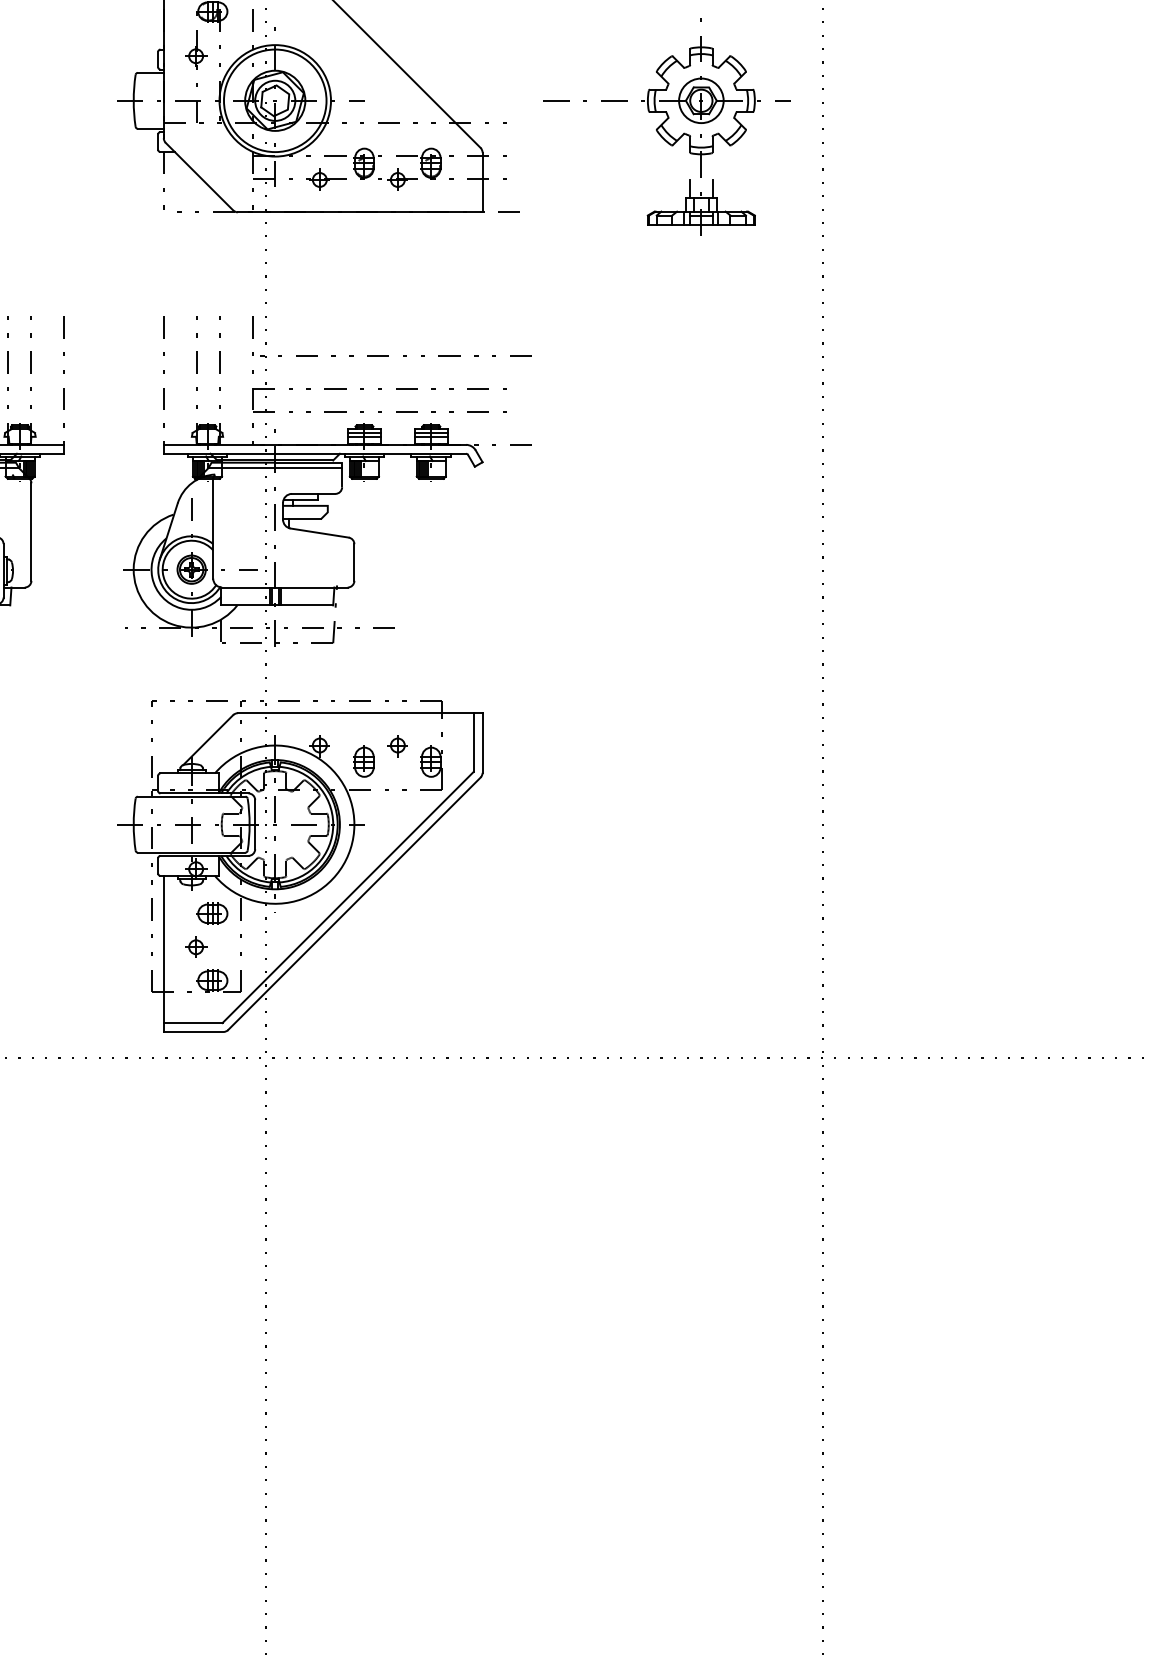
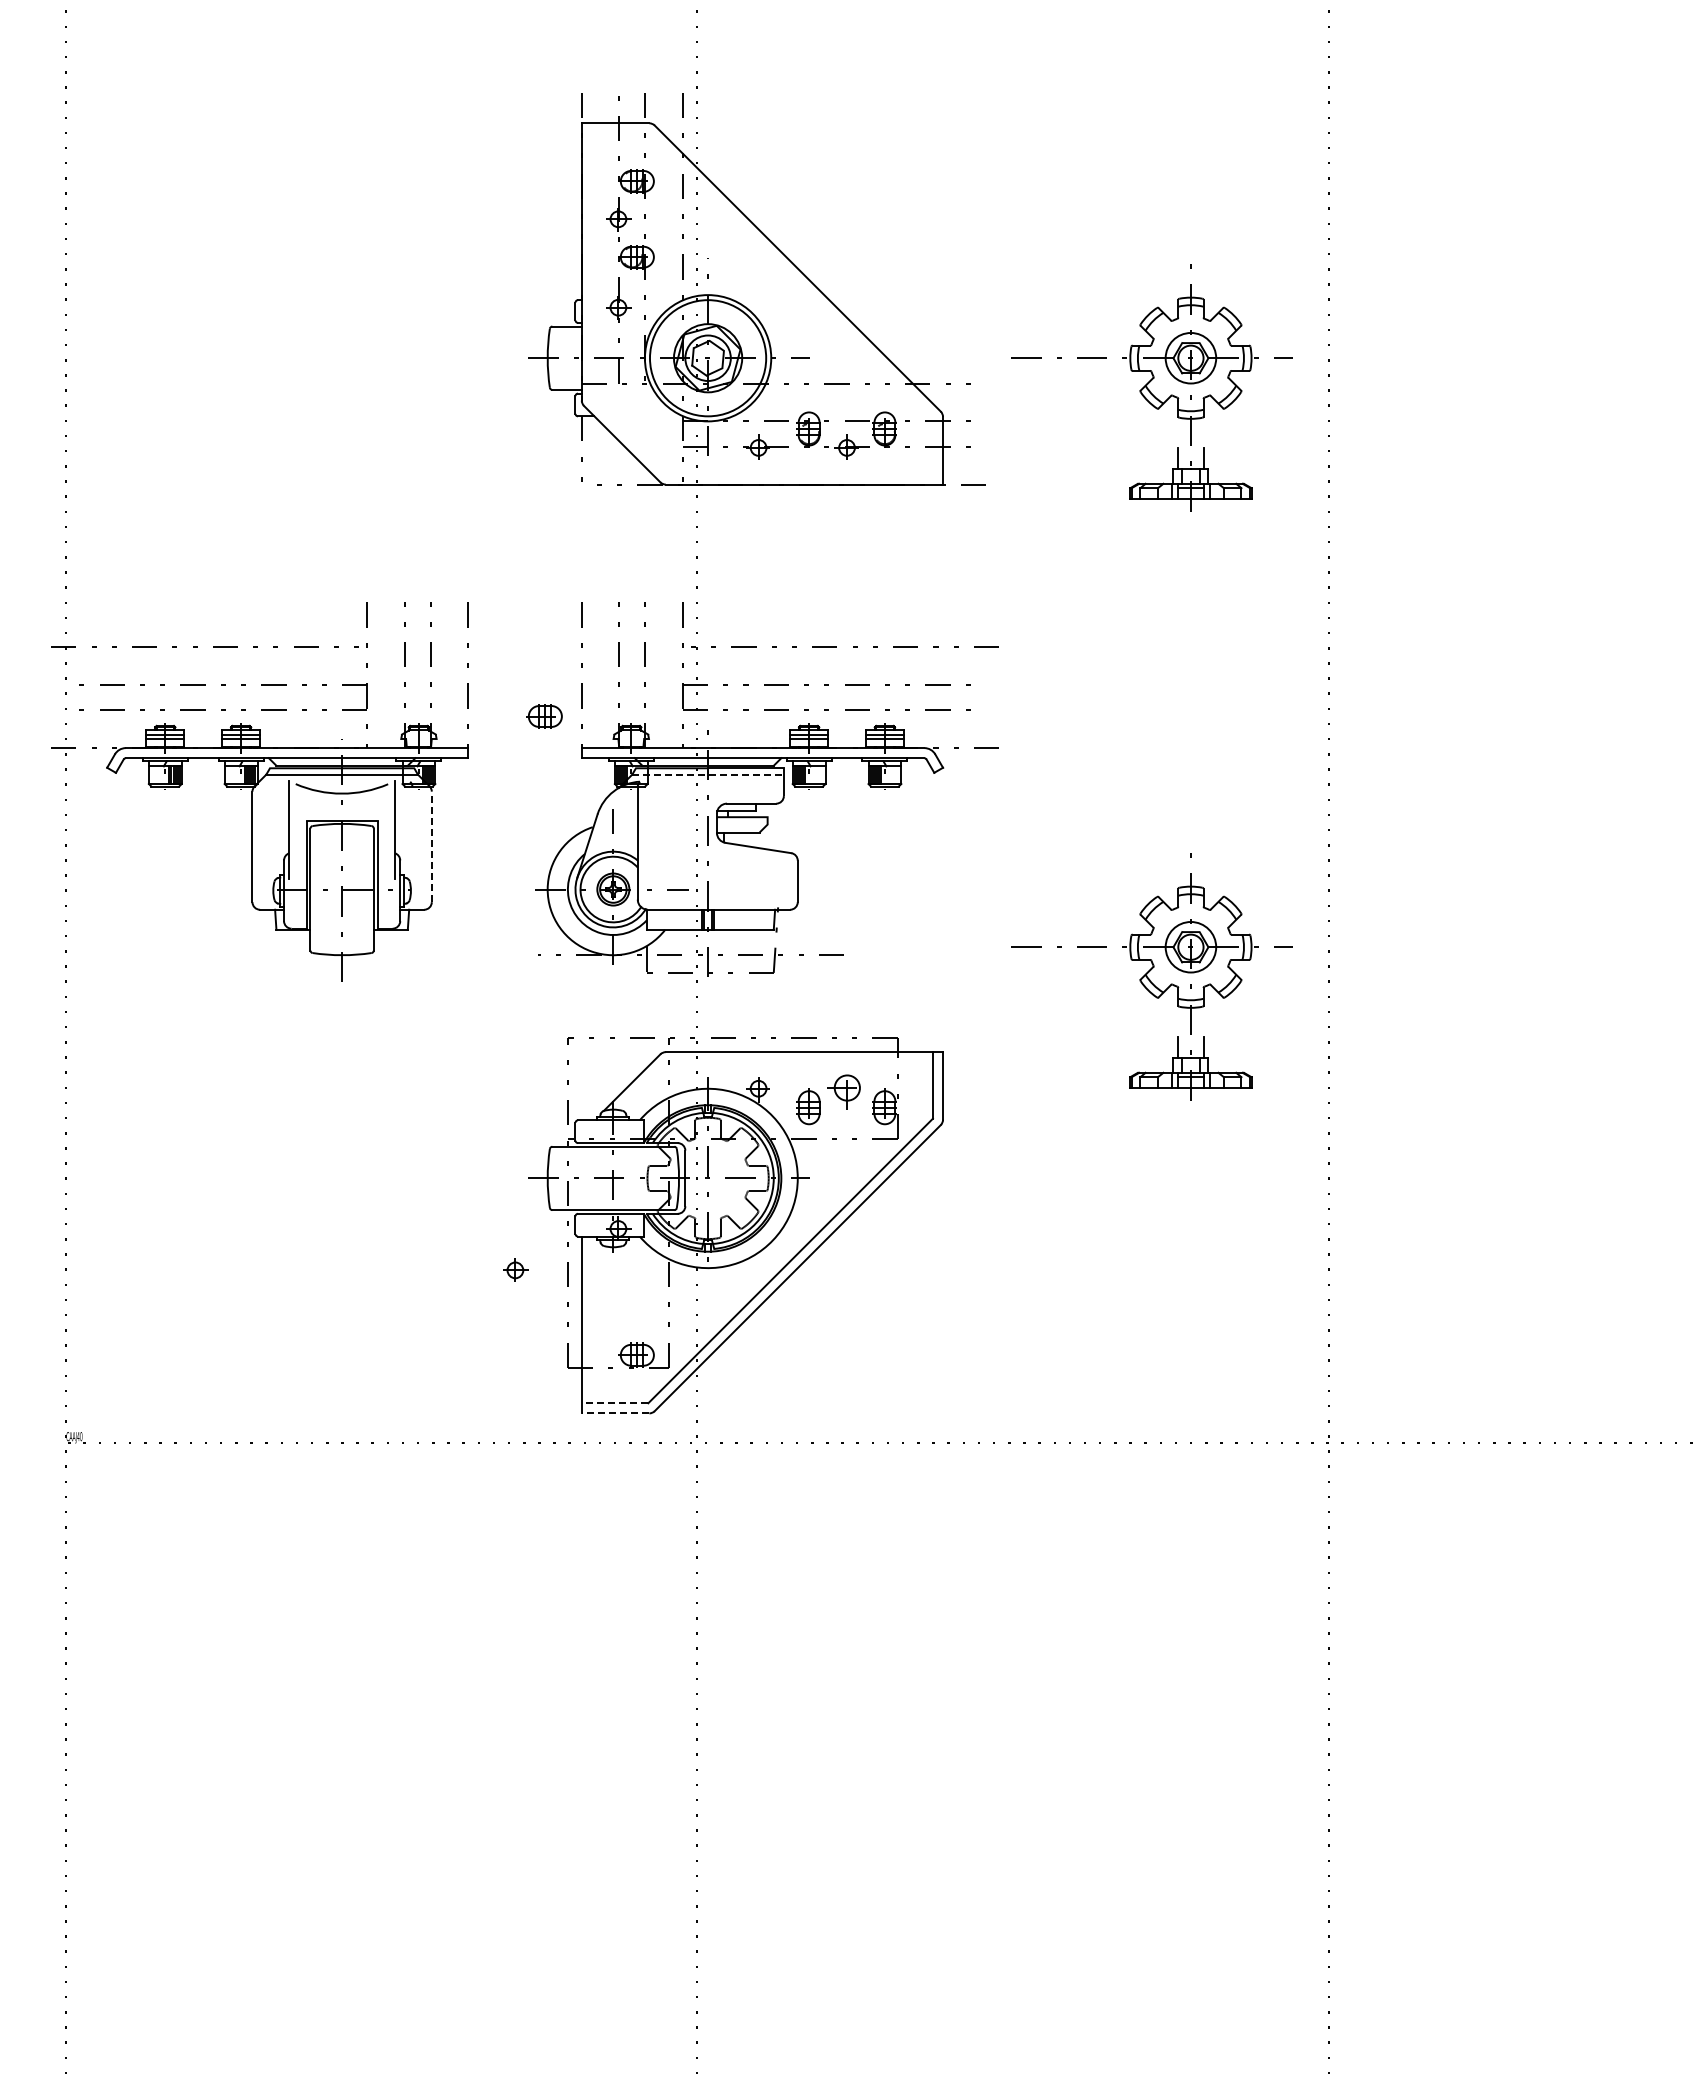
line: (275, 468) -> (708, 774), solid -> dashed
line: (31, 531) -> (431, 846), solid -> dashed
part: (666, 646) -> (1151, 976), added
part: (397, 746) -> (846, 1089), size x1.6
part: (212, 913) -> (544, 716), moved
part: (196, 946) -> (515, 1269), moved
line: (192, 1023) -> (614, 1403), solid -> dashed
line: (193, 1032) -> (615, 1413), solid -> dashed

